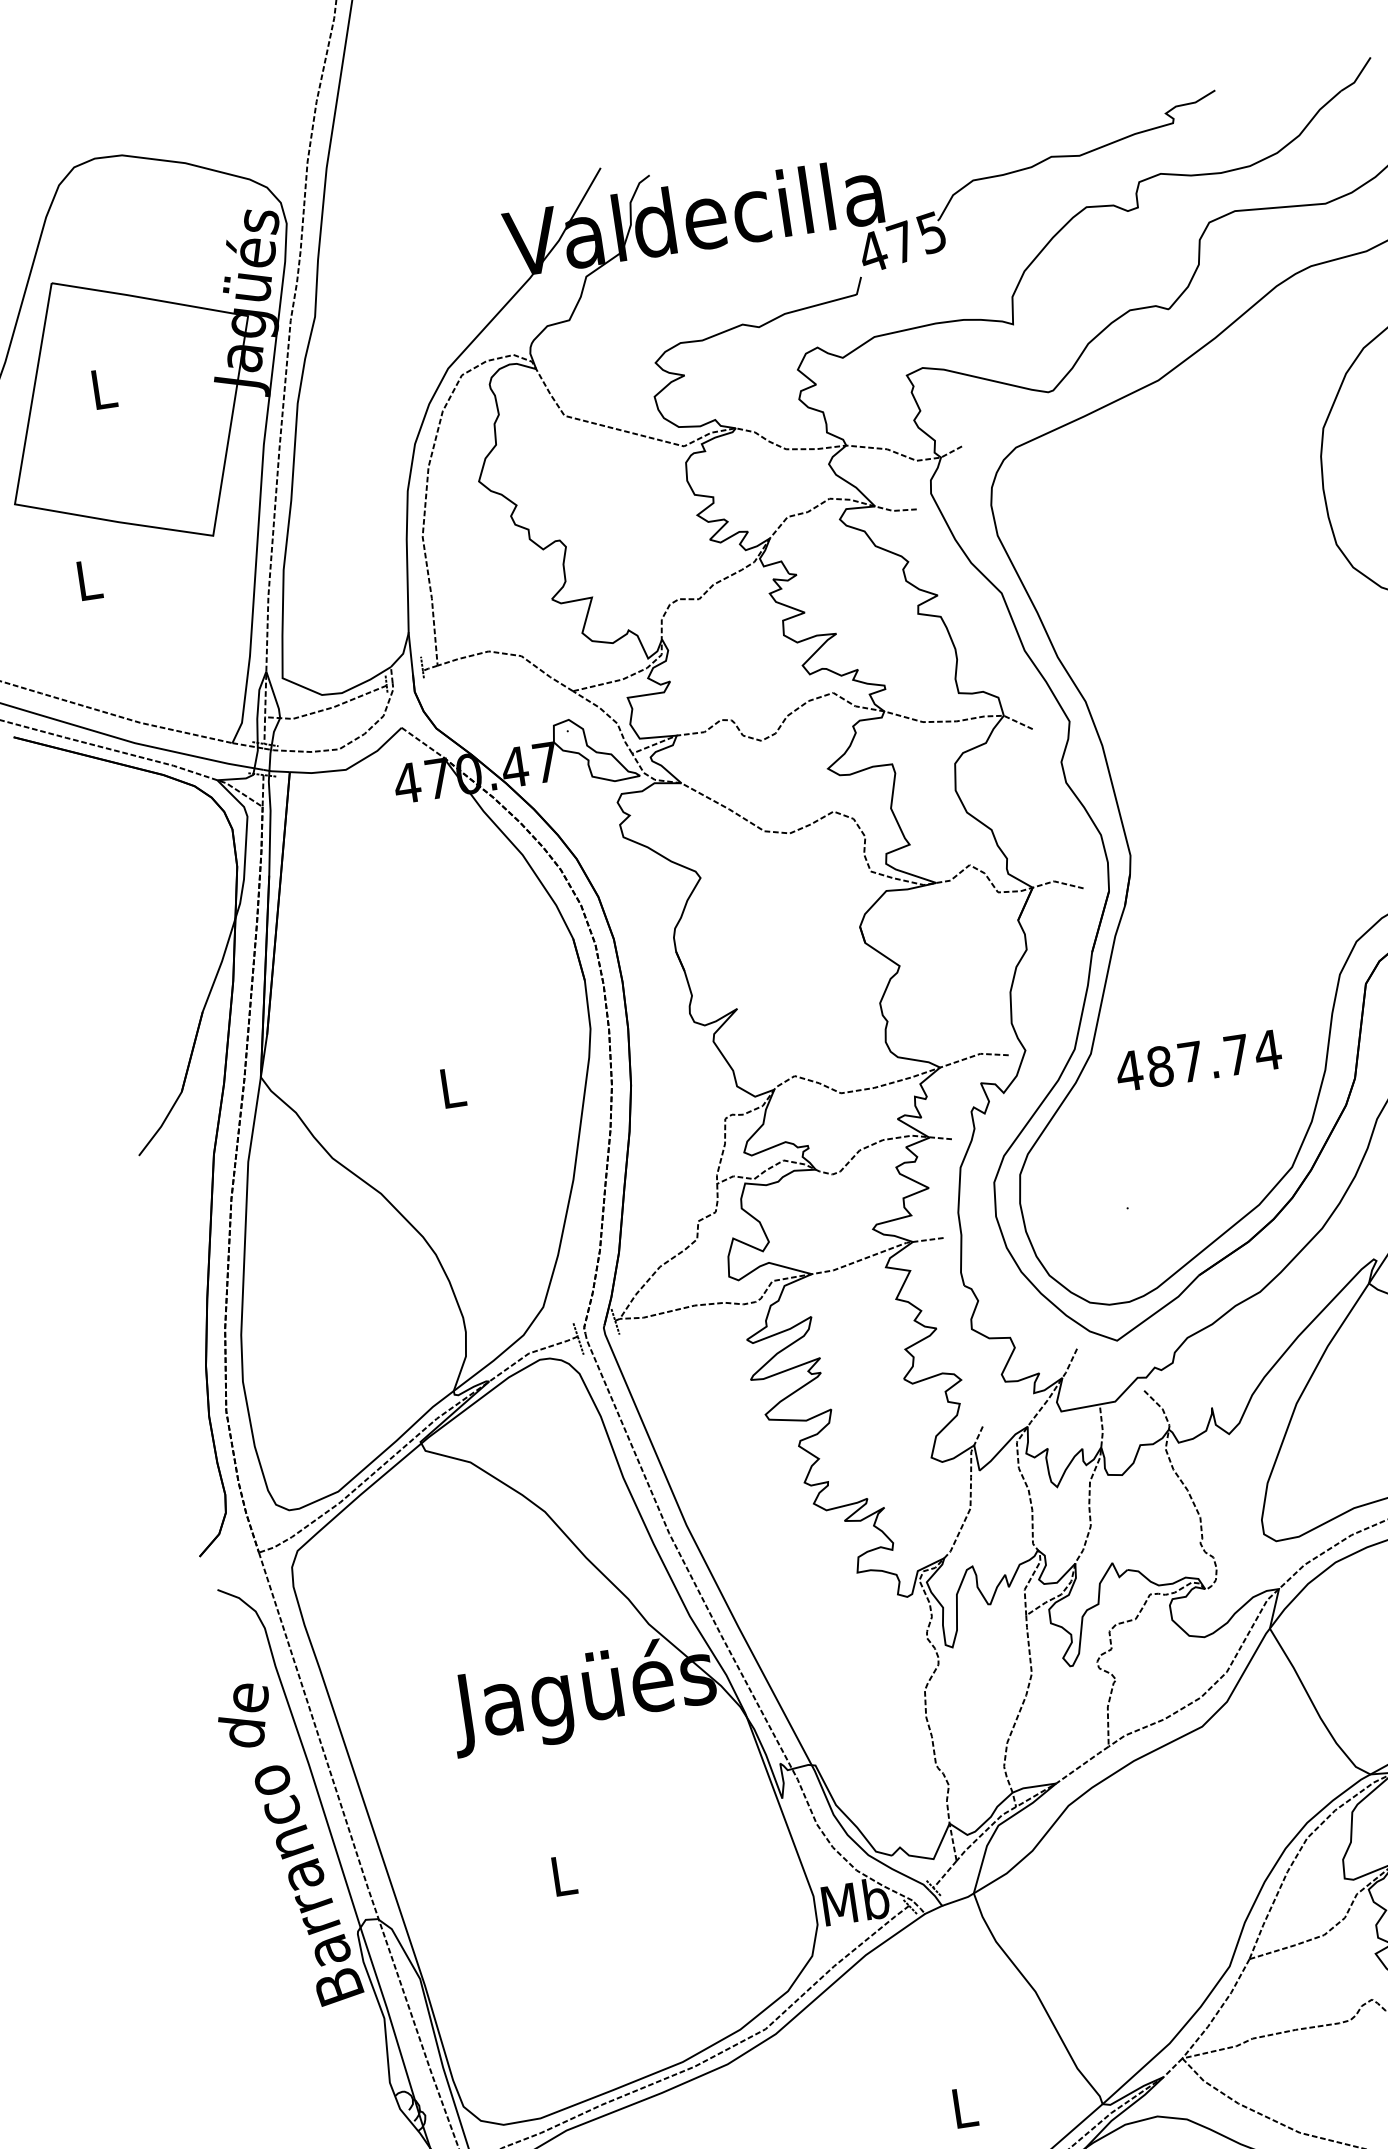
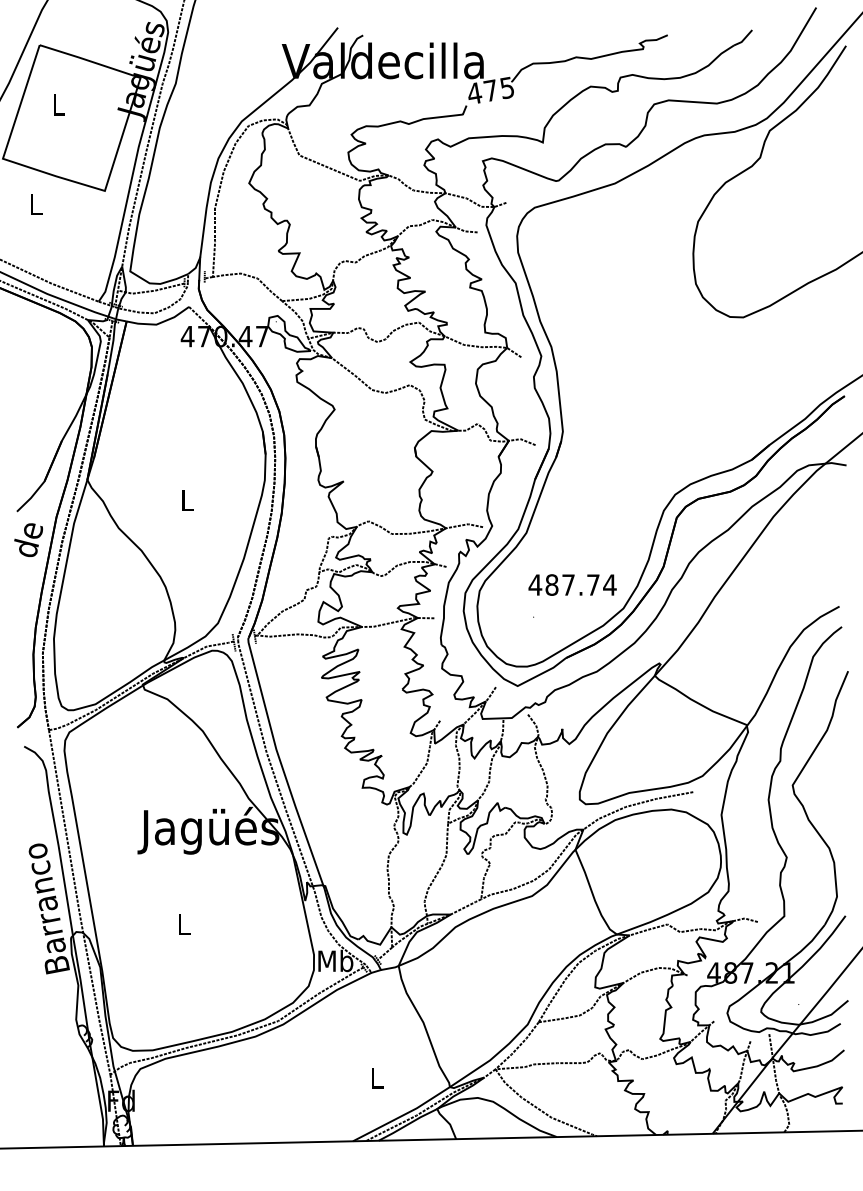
text: (1198, 1059) -> (572, 584), moved
text: (244, 1714) -> (28, 539), moved

